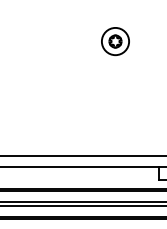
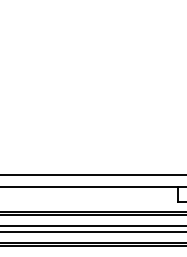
part: (115, 41) -> (129, 46), removed

